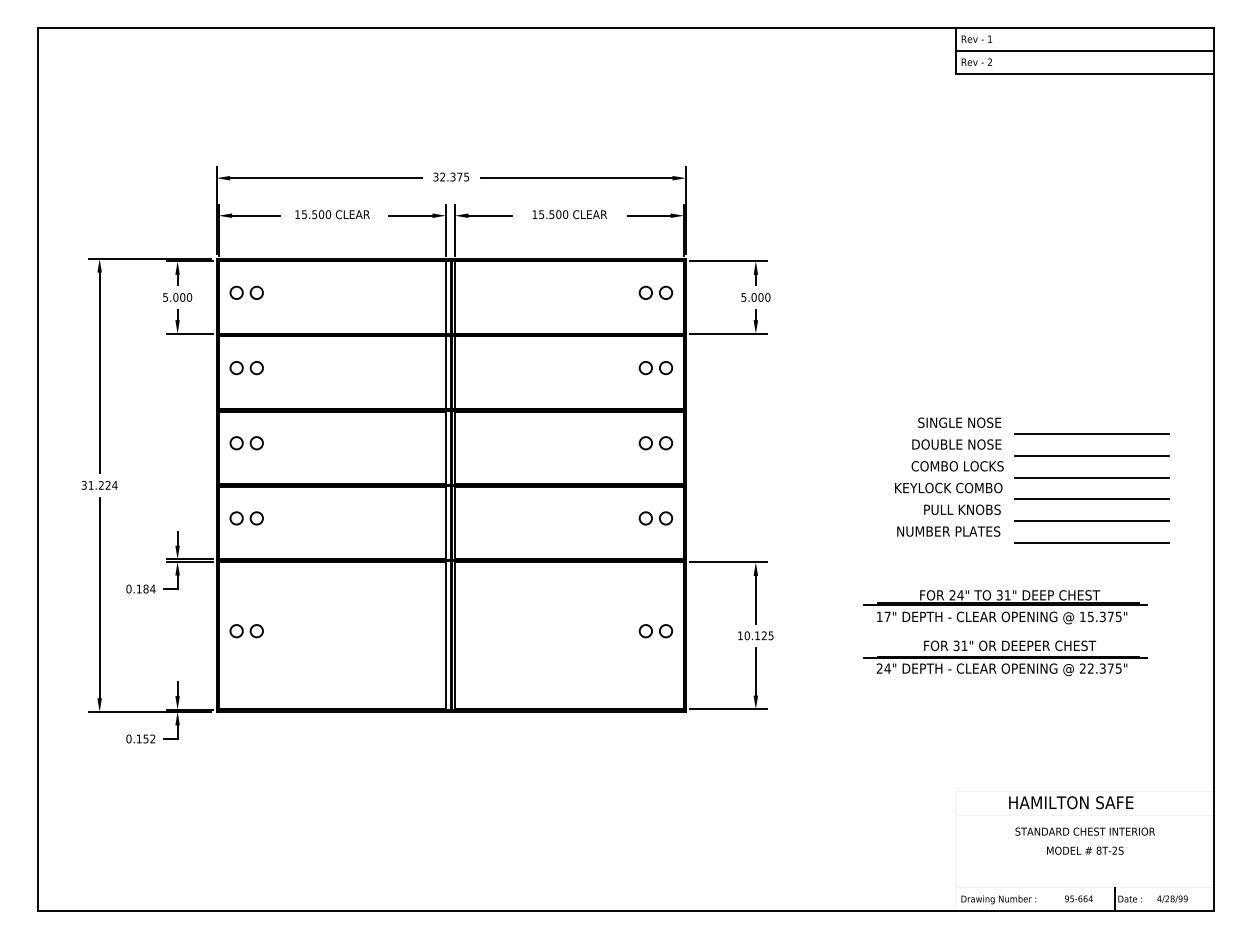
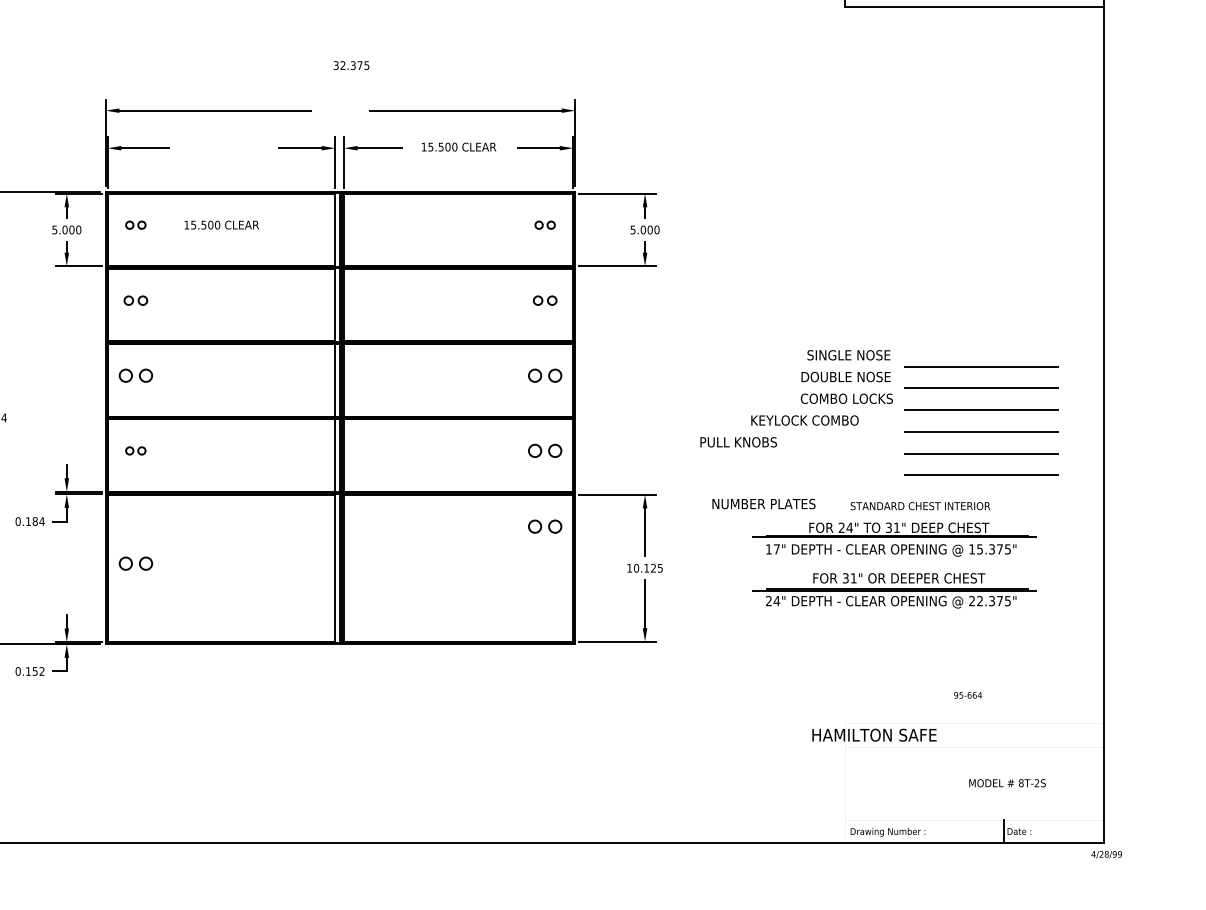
text: (451, 176) -> (351, 65), moved
text: (332, 214) -> (221, 225), moved
part: (246, 292) -> (135, 225), size x0.6
part: (655, 292) -> (544, 225), size x0.6
part: (246, 368) -> (135, 301), size x0.7
part: (655, 368) -> (544, 301), size x0.7
text: (948, 487) -> (804, 420), moved
text: (962, 509) -> (738, 442), moved
part: (246, 518) -> (135, 451), size x0.6
text: (948, 531) -> (763, 504), moved
part: (655, 631) -> (544, 527), moved
text: (1071, 802) -> (874, 735), moved
text: (1084, 831) -> (919, 506), moved
text: (1085, 850) -> (1007, 783), moved
text: (1078, 898) -> (967, 695), moved
text: (1172, 898) -> (1106, 854), moved

